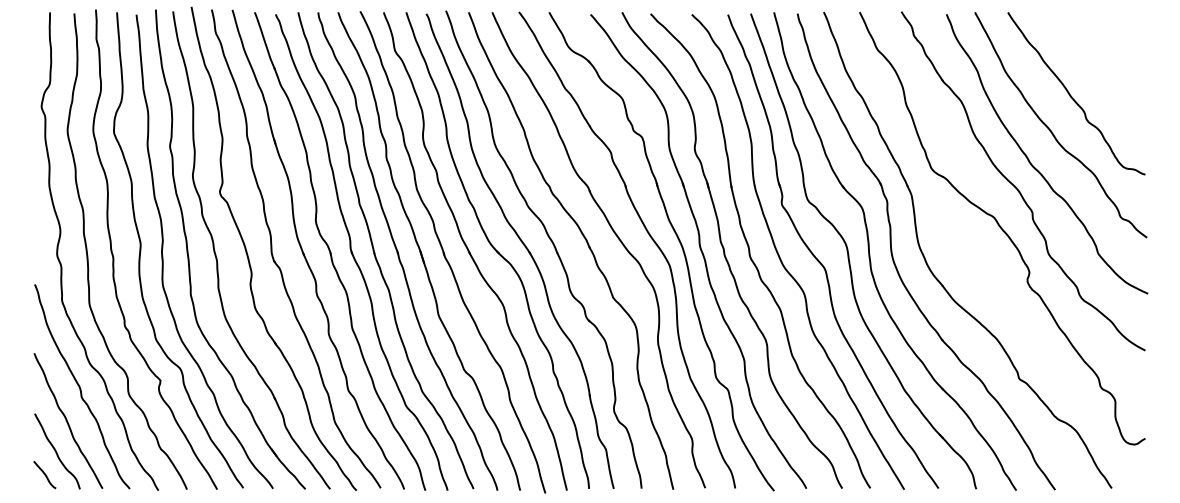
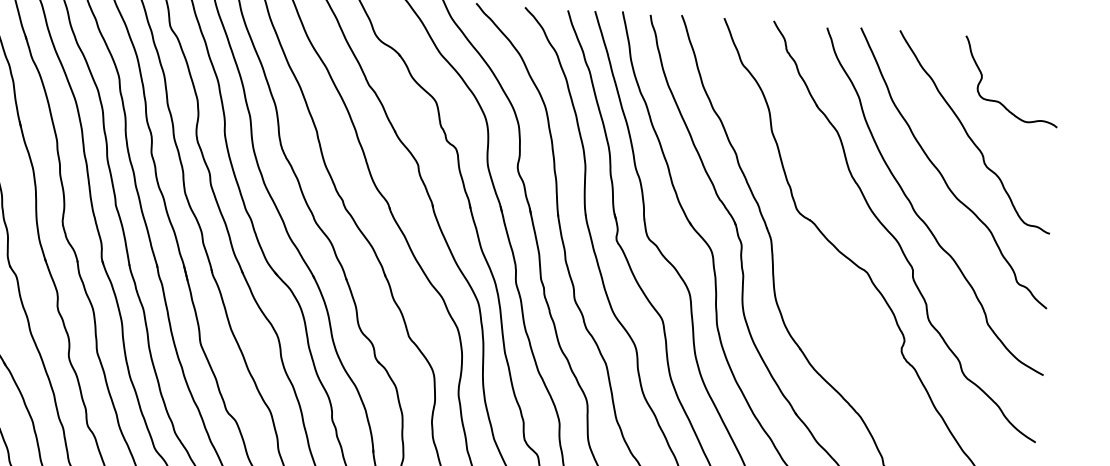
curve: (1096, 66) -> (1000, 101), added

